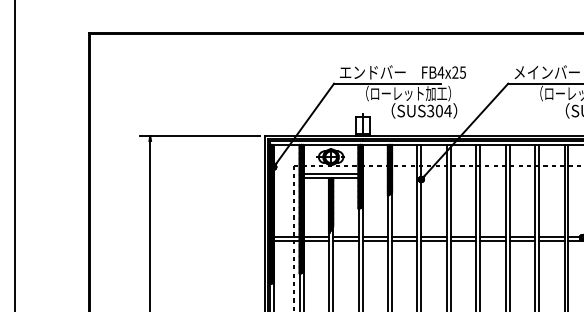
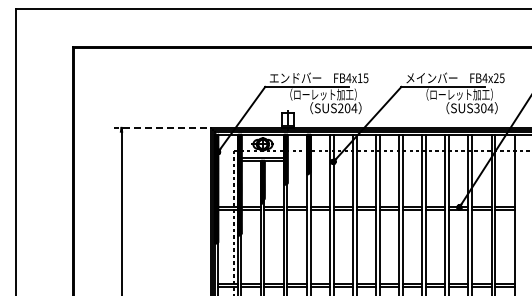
text: (454, 71) -> (359, 77), FB4x25 -> FB4x15
text: (430, 111) -> (340, 108), SUS304 -> SUS204
line: (200, 135) -> (160, 127), solid -> dashed

